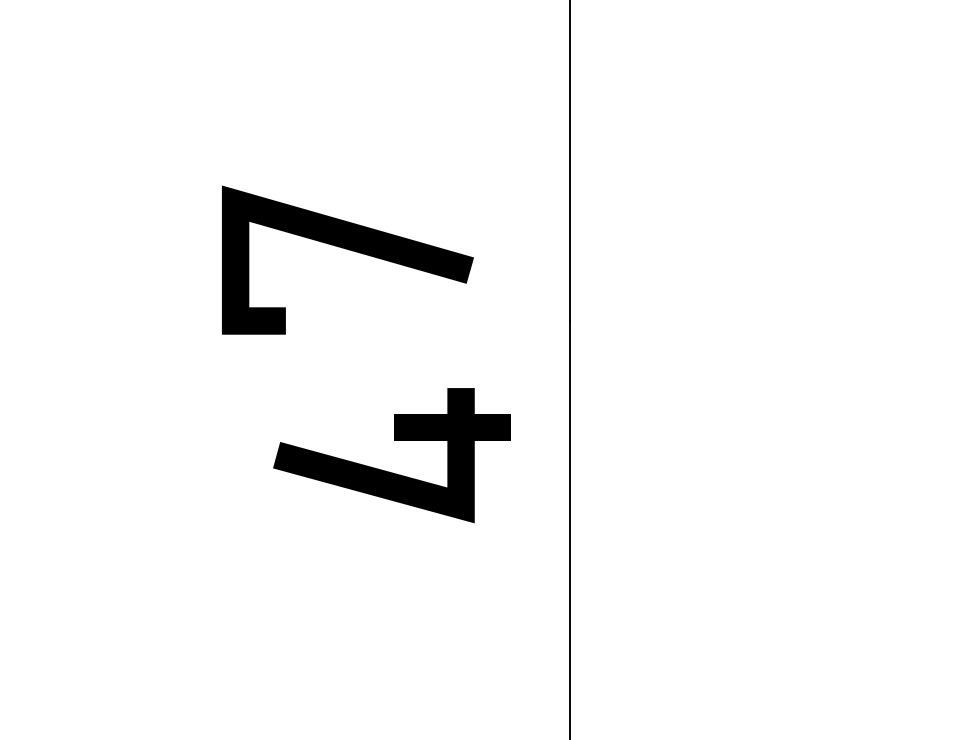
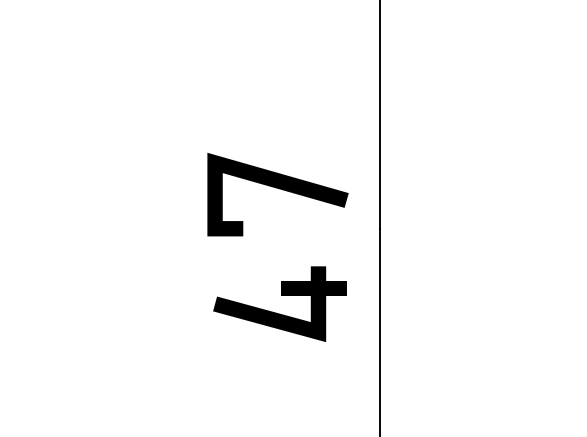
line: (350, 251) -> (279, 189), moved

